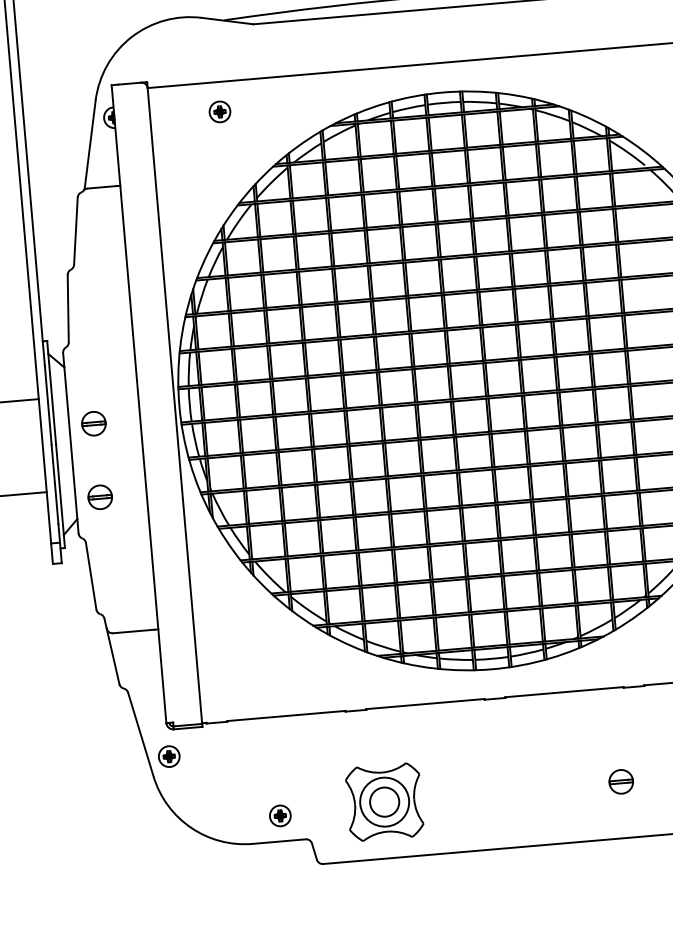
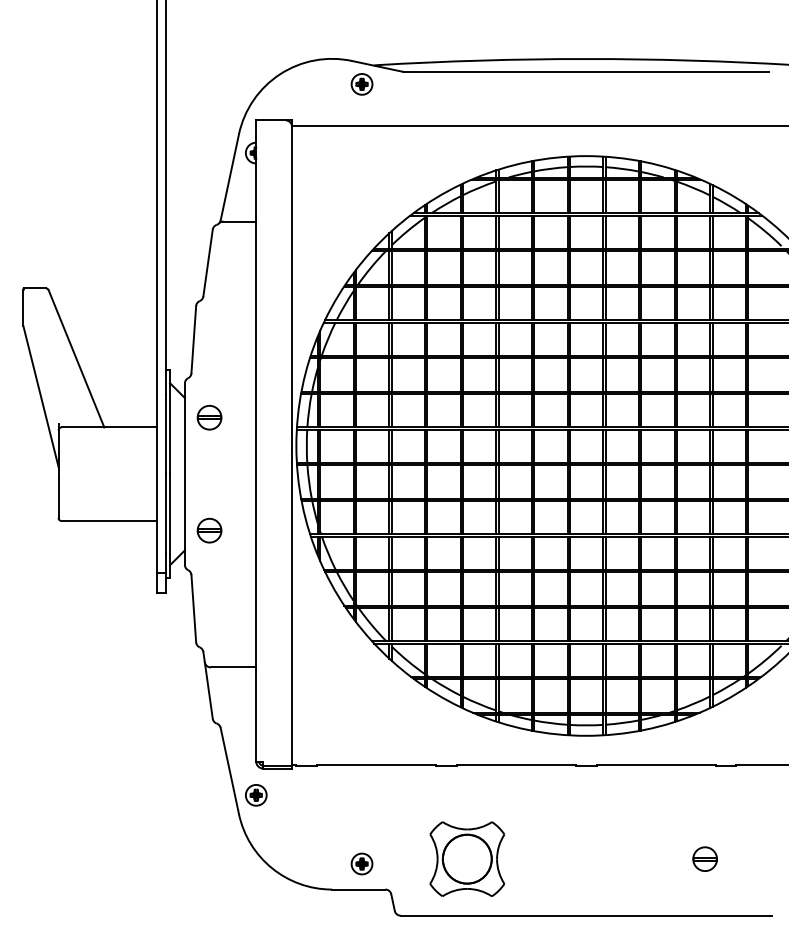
part: (219, 112) -> (361, 84), moved
part: (93, 423) -> (209, 417), moved
circle: (383, 801) -> (466, 858), size x1.67

